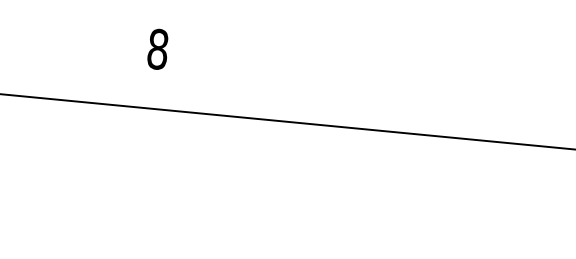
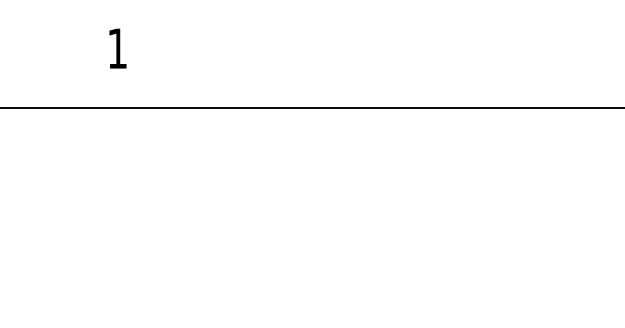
text: (157, 49) -> (117, 48), 8 -> 1

